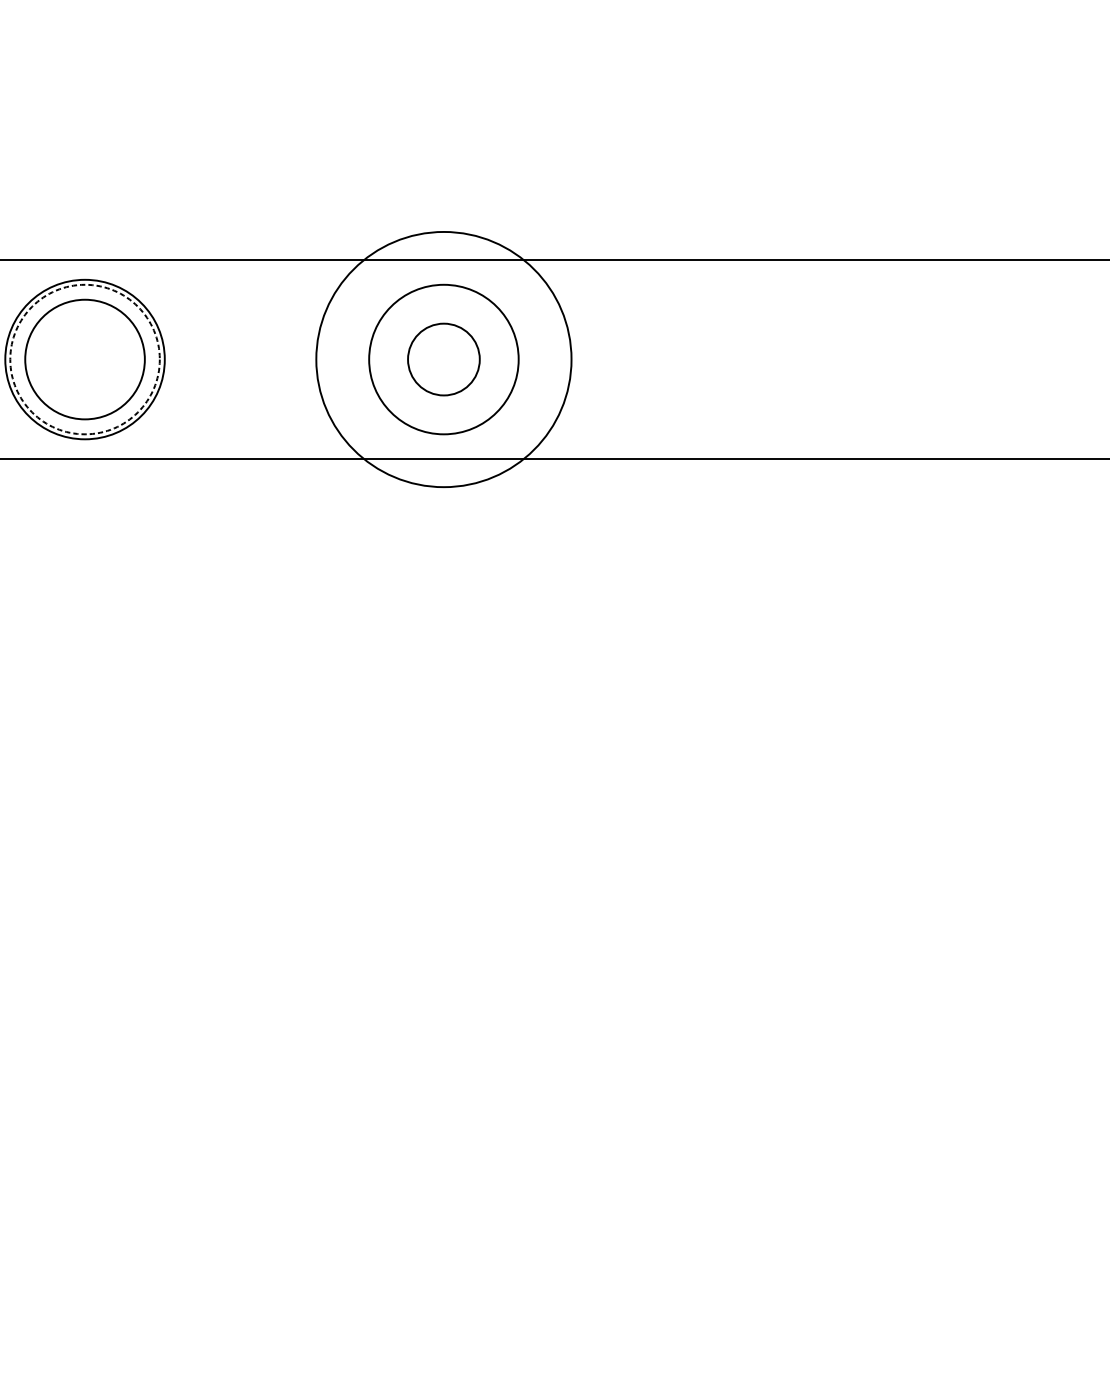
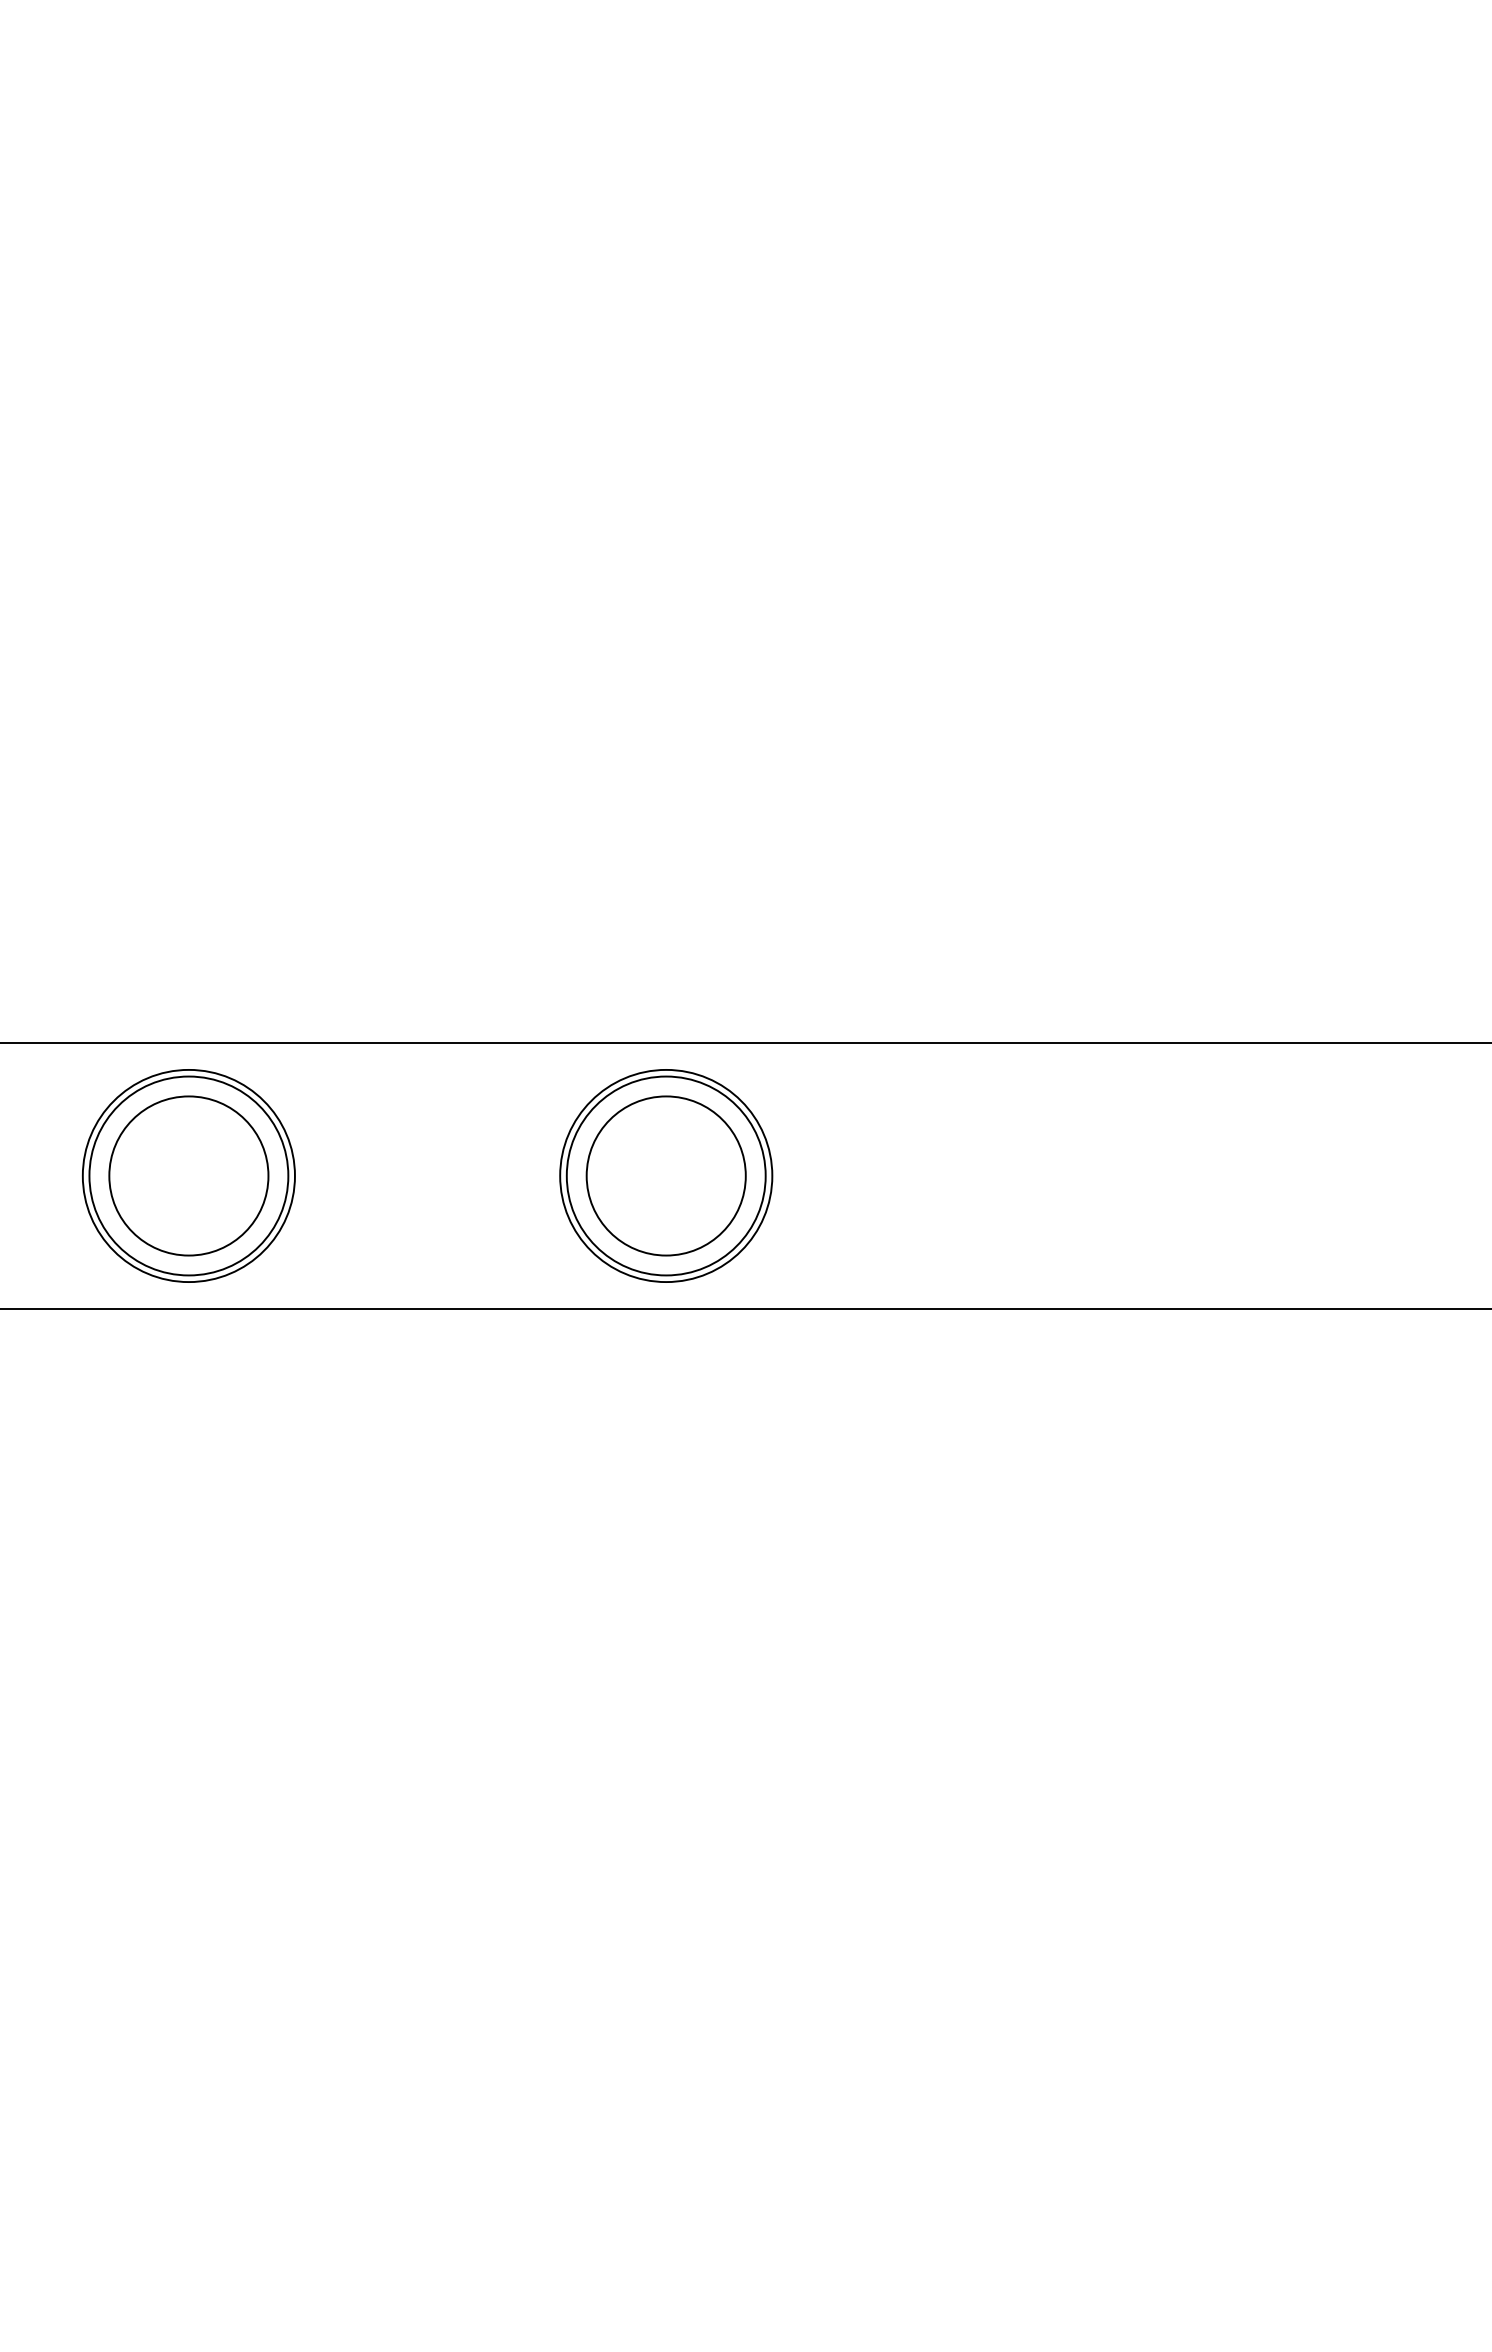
circle: (84, 359) -> (188, 1175), dashed -> solid
circle: (443, 359) -> (665, 1175), size x1.67
circle: (444, 359) -> (666, 1175), size x0.62

